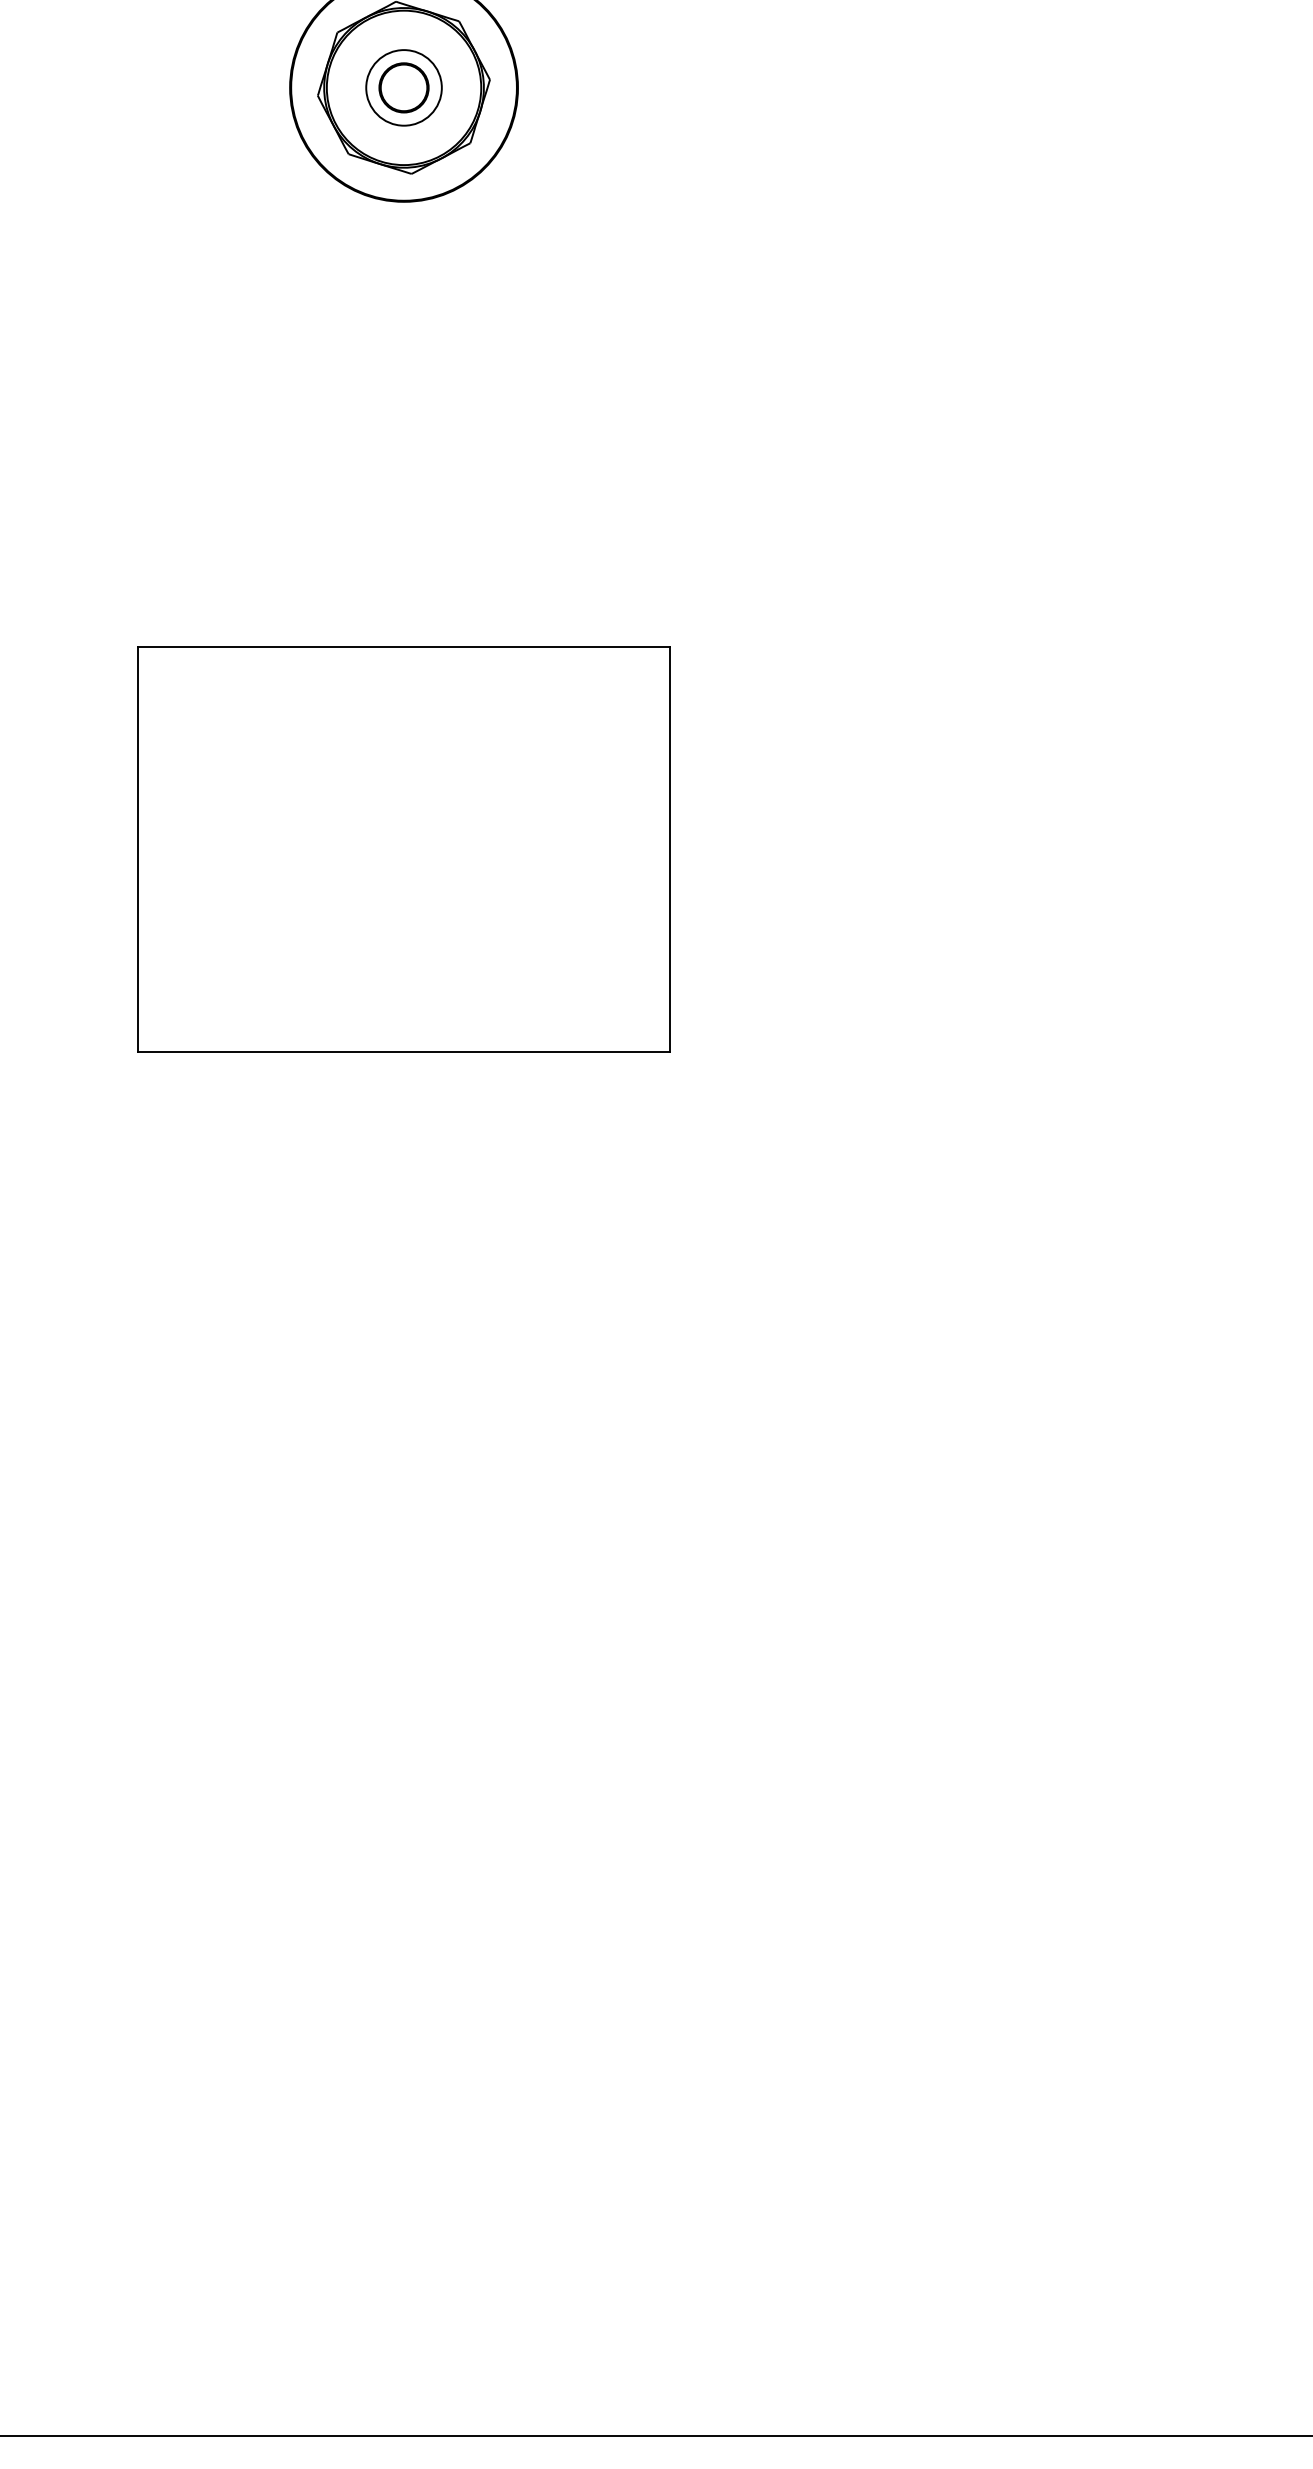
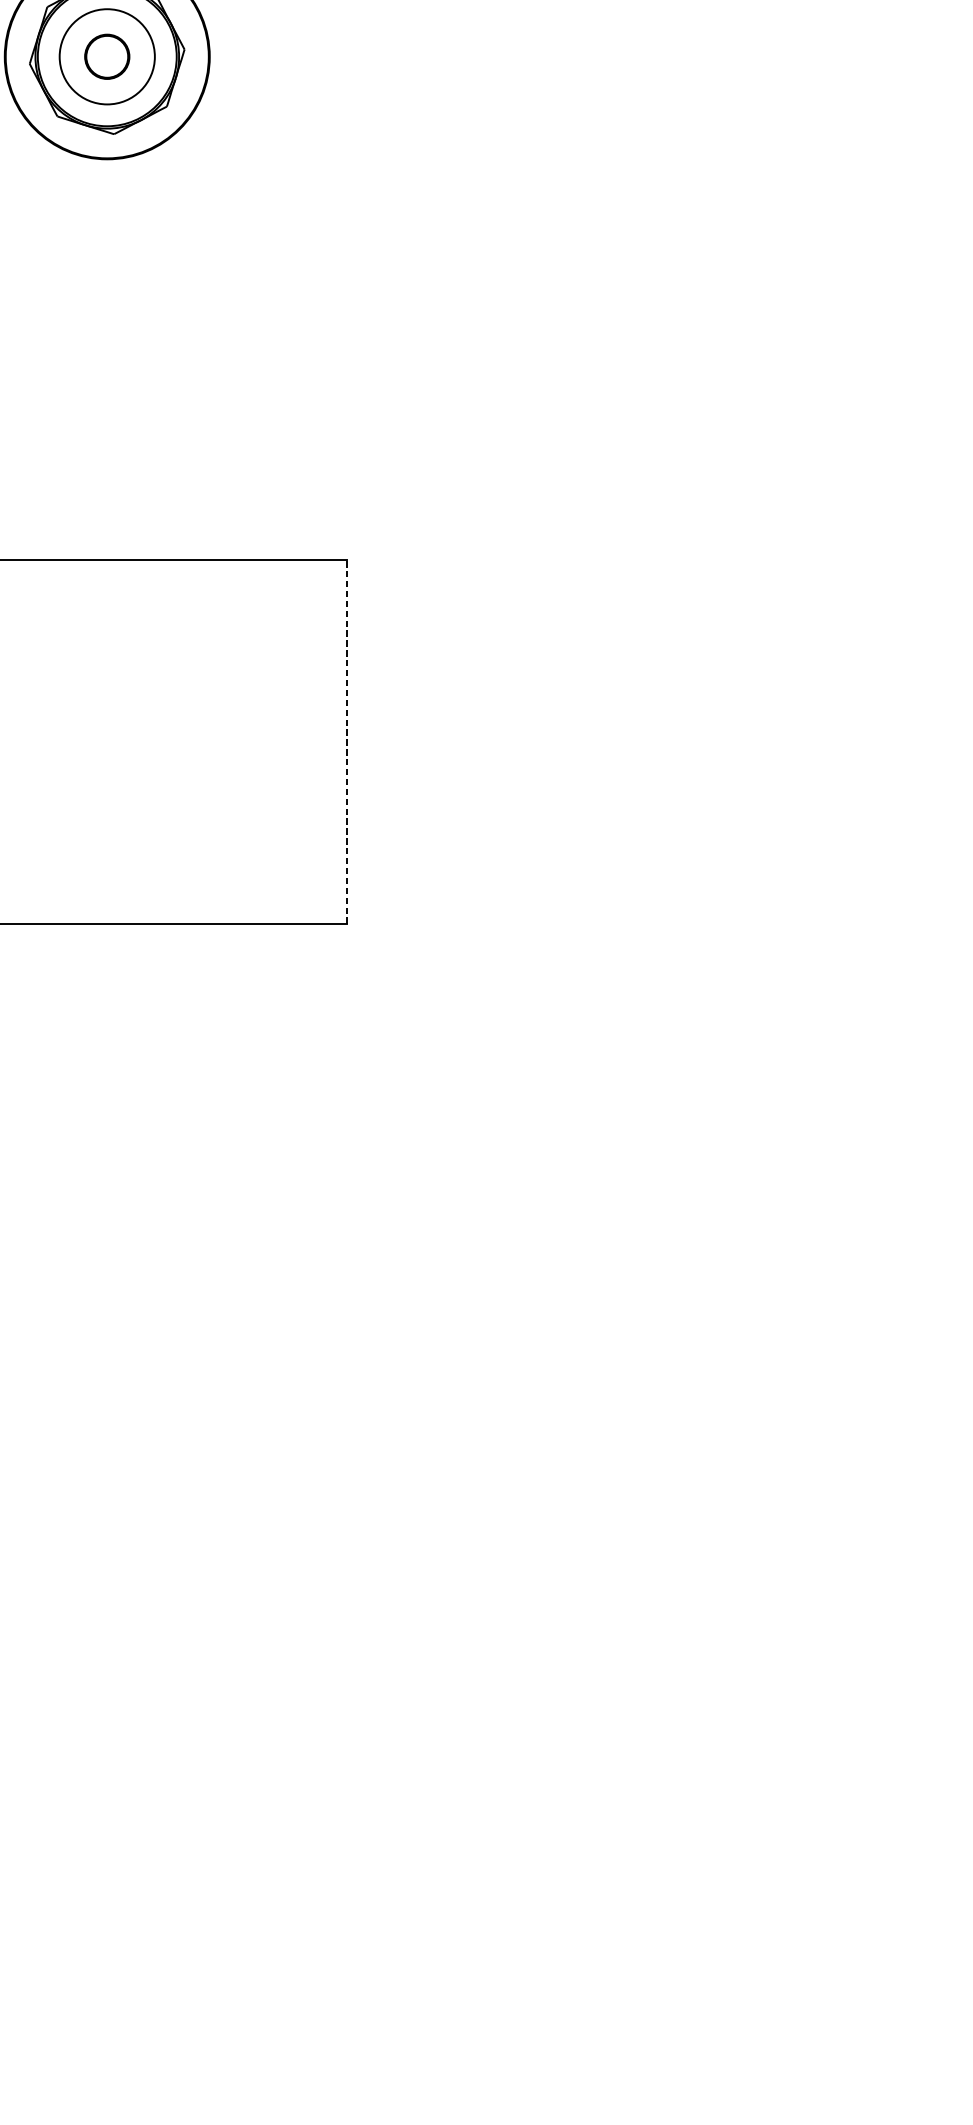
circle: (403, 87) -> (106, 56), size x1.4
line: (670, 848) -> (346, 740), solid -> dashed

